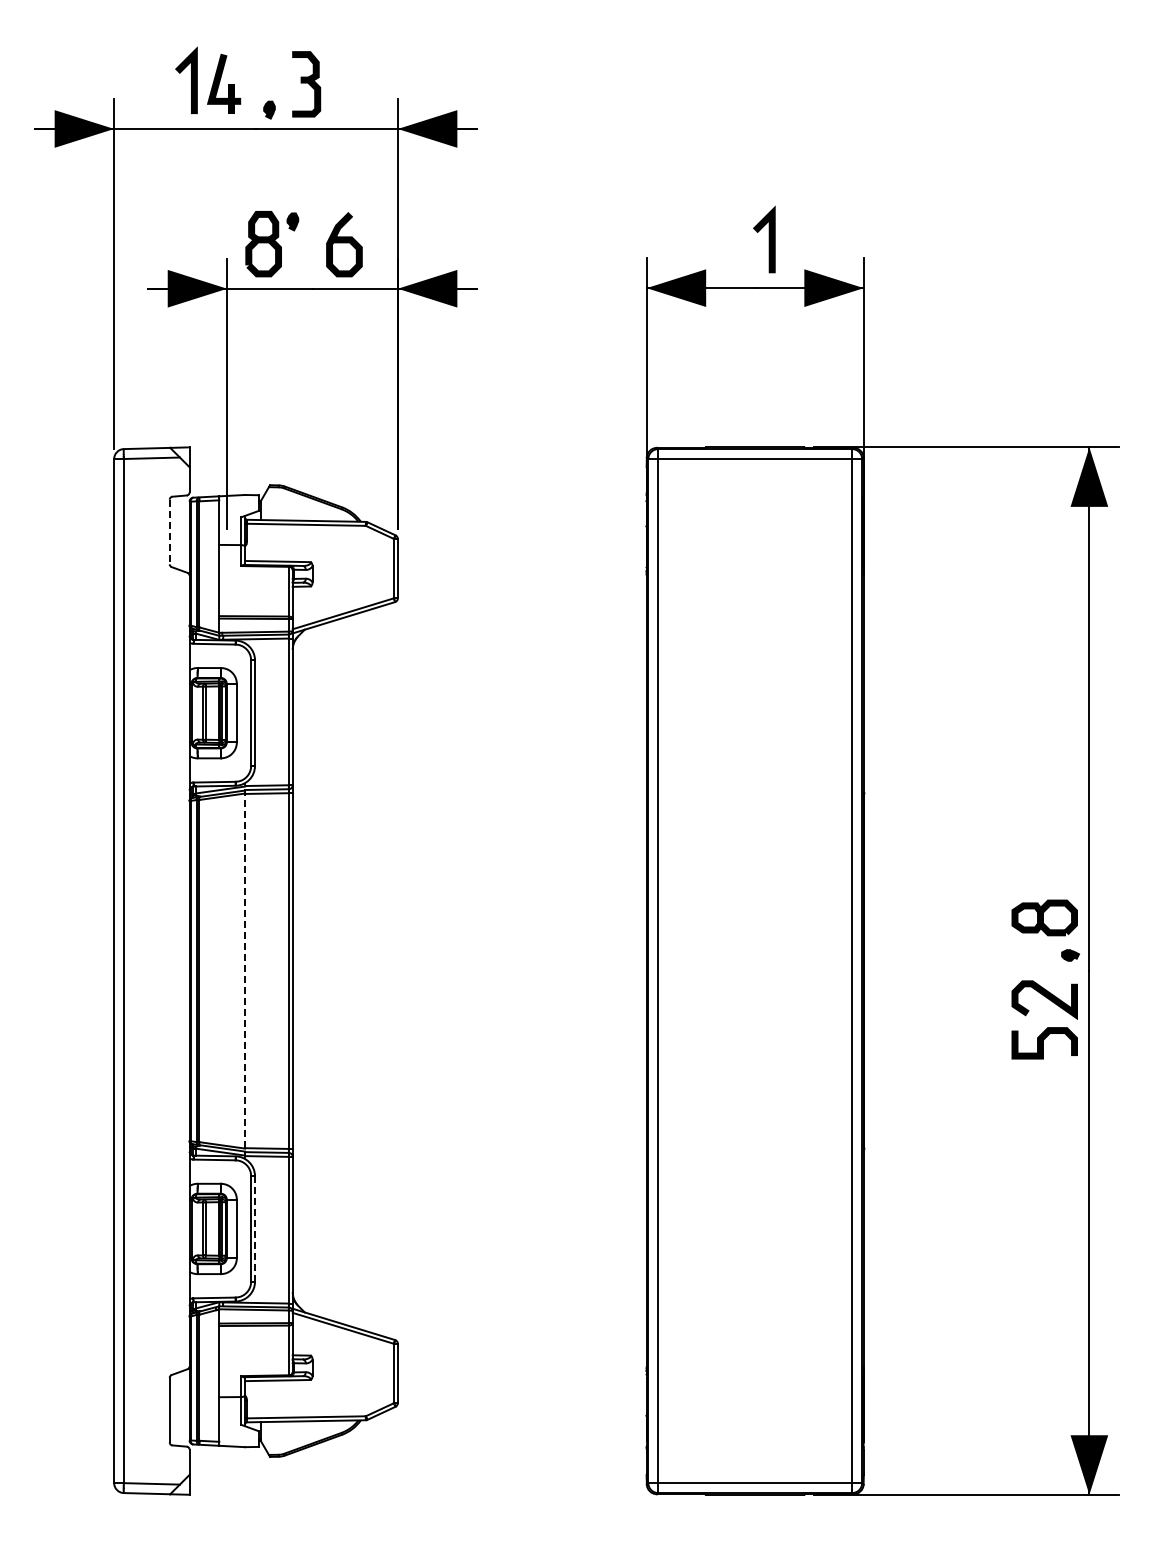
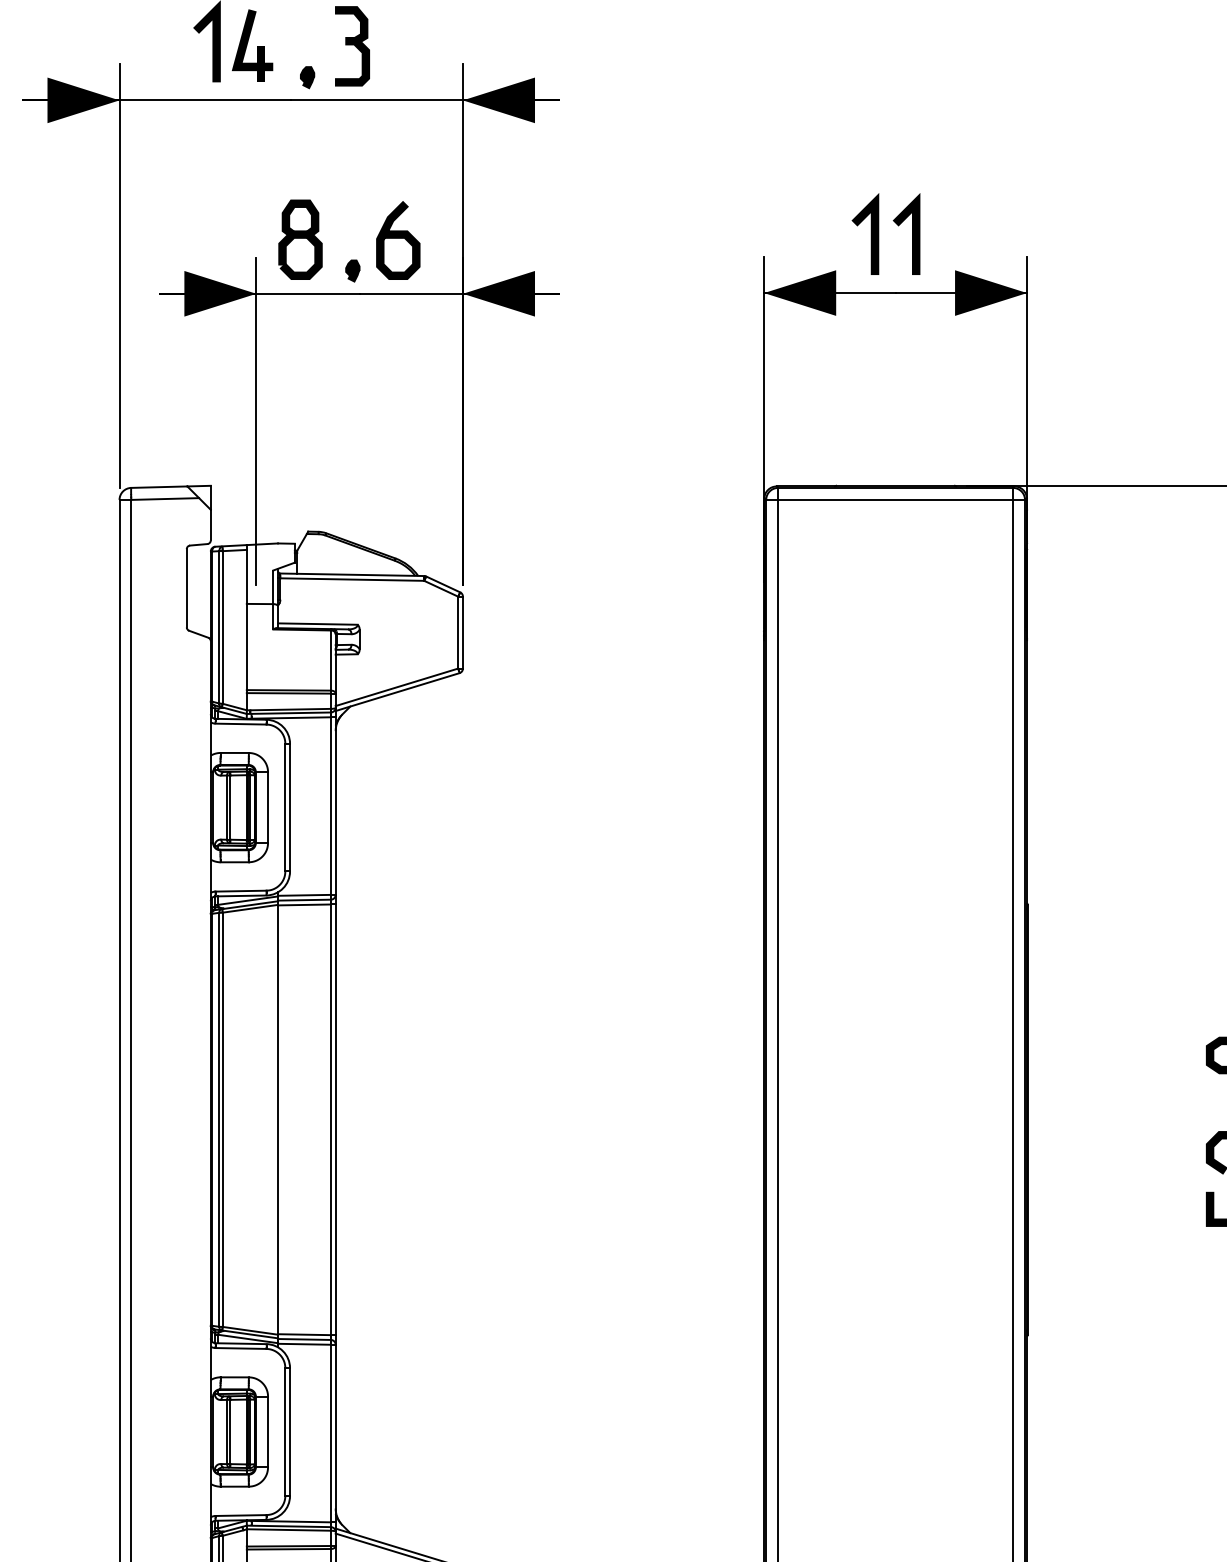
part: (292, 221) -> (352, 270), moved
line: (734, 239) -> (870, 234), added
line: (169, 532) -> (186, 588), dashed -> solid
line: (245, 971) -> (278, 1120), dashed -> solid
line: (255, 1228) -> (290, 1431), dashed -> solid

